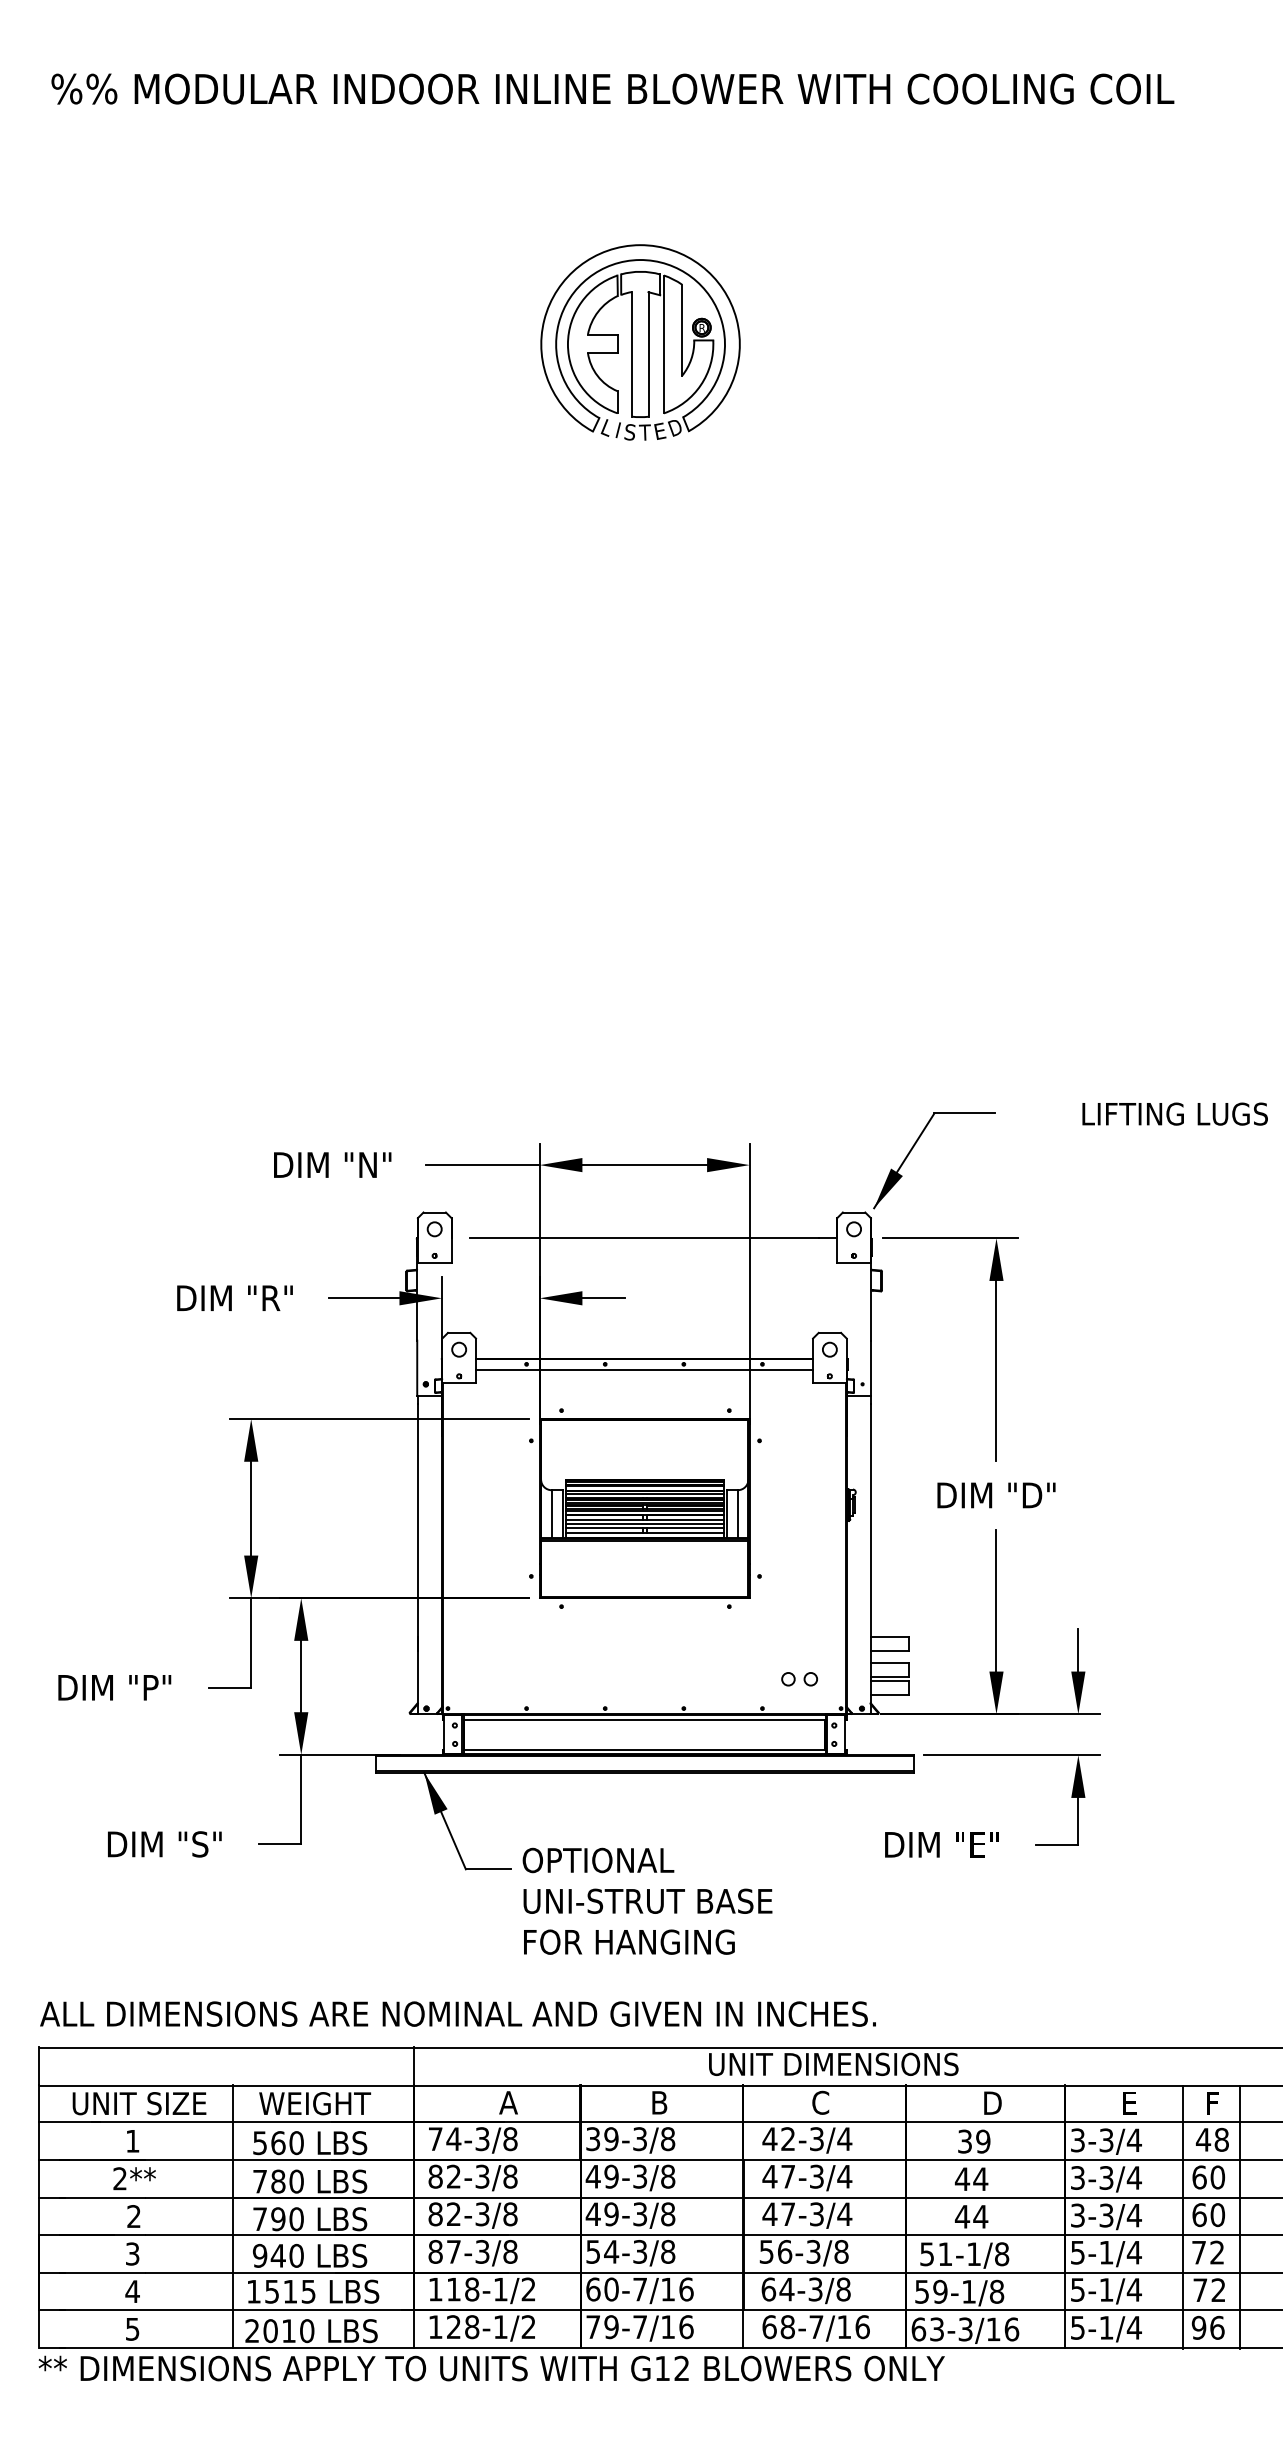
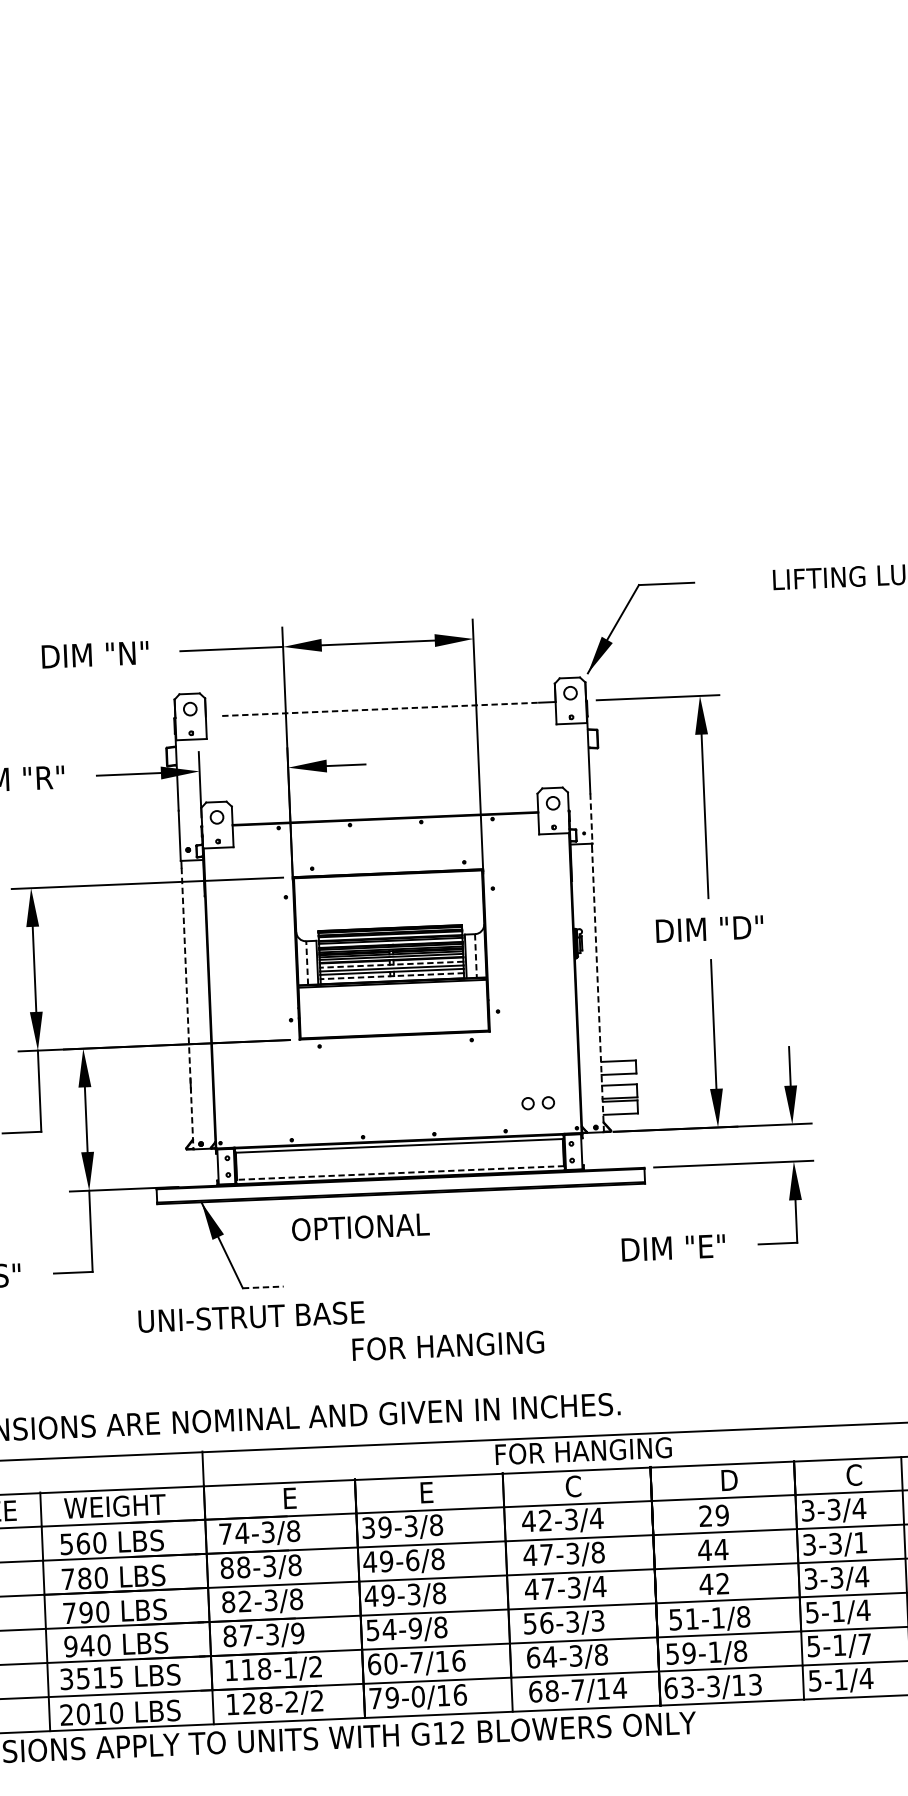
line: (644, 1238) -> (380, 709), solid -> dashed
line: (871, 1368) -> (591, 818), solid -> dashed
line: (644, 1369) -> (385, 828), removed
line: (551, 1513) -> (306, 962), solid -> dashed
line: (737, 1514) -> (475, 956), solid -> dashed
line: (644, 1519) -> (391, 964), solid -> dashed
line: (644, 1532) -> (392, 976), solid -> dashed
line: (870, 1558) -> (597, 991), solid -> dashed
line: (417, 1559) -> (187, 1009), solid -> dashed
line: (644, 1749) -> (400, 1172), solid -> dashed
text: (598, 1860) -> (360, 1227), moved
line: (488, 1869) -> (263, 1287), solid -> dashed
text: (647, 1900) -> (250, 1316), moved
text: (629, 1941) -> (448, 1345), moved
text: (833, 2064) -> (583, 1451), UNIT DIMENSIONS -> FOR HANGING
text: (508, 2102) -> (290, 1498), A -> E
text: (659, 2102) -> (427, 1492), B -> E
text: (1130, 2103) -> (854, 1475), E -> C
text: (964, 2141) -> (705, 1516), 39 -> 29
text: (453, 2176) -> (243, 1567), 82-3/8 -> 88-3/8
text: (640, 2176) -> (412, 1560), 49-3/8 -> 49-6/8
text: (844, 2176) -> (597, 1552), 47-3/4 -> 47-3/8
text: (1133, 2177) -> (859, 1542), 3-3/4 -> 3-3/1
text: (980, 2216) -> (722, 1583), 44 -> 42
text: (510, 2251) -> (297, 1633), 87-3/8 -> 87-3/9
text: (640, 2251) -> (415, 1628), 54-3/8 -> 54-9/8
text: (841, 2251) -> (597, 1620), 56-3/8 -> 56-3/3
text: (1133, 2289) -> (864, 1643), 5-1/4 -> 5-1/7
text: (253, 2291) -> (66, 1679), 1515 -> 3515
text: (500, 2326) -> (291, 1701), 128-1/2 -> 128-2/2
text: (640, 2327) -> (418, 1697), 79-7/16 -> 79-0/16
text: (862, 2327) -> (619, 1688), 68-7/16 -> 68-7/14
text: (1011, 2329) -> (755, 1684), 63-3/16 -> 63-3/13

